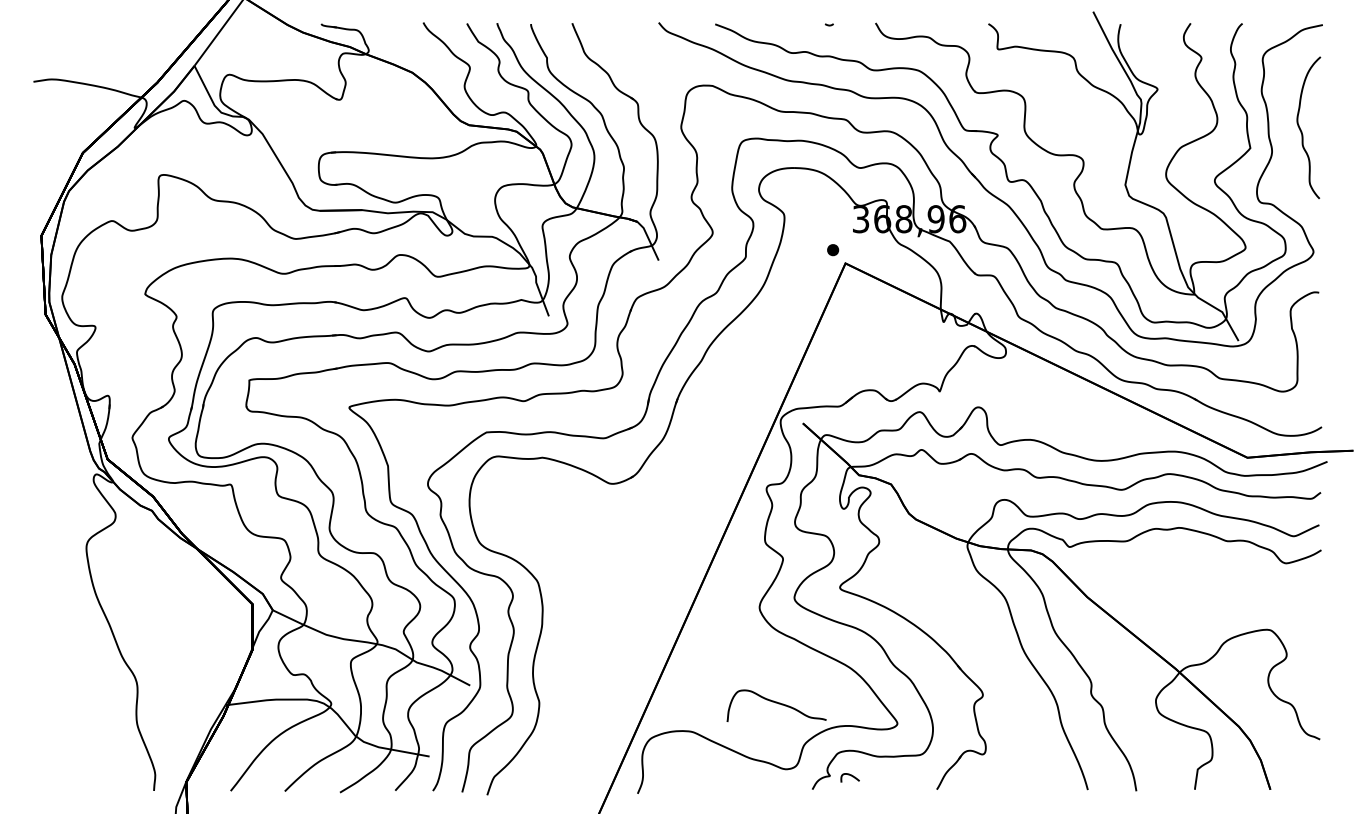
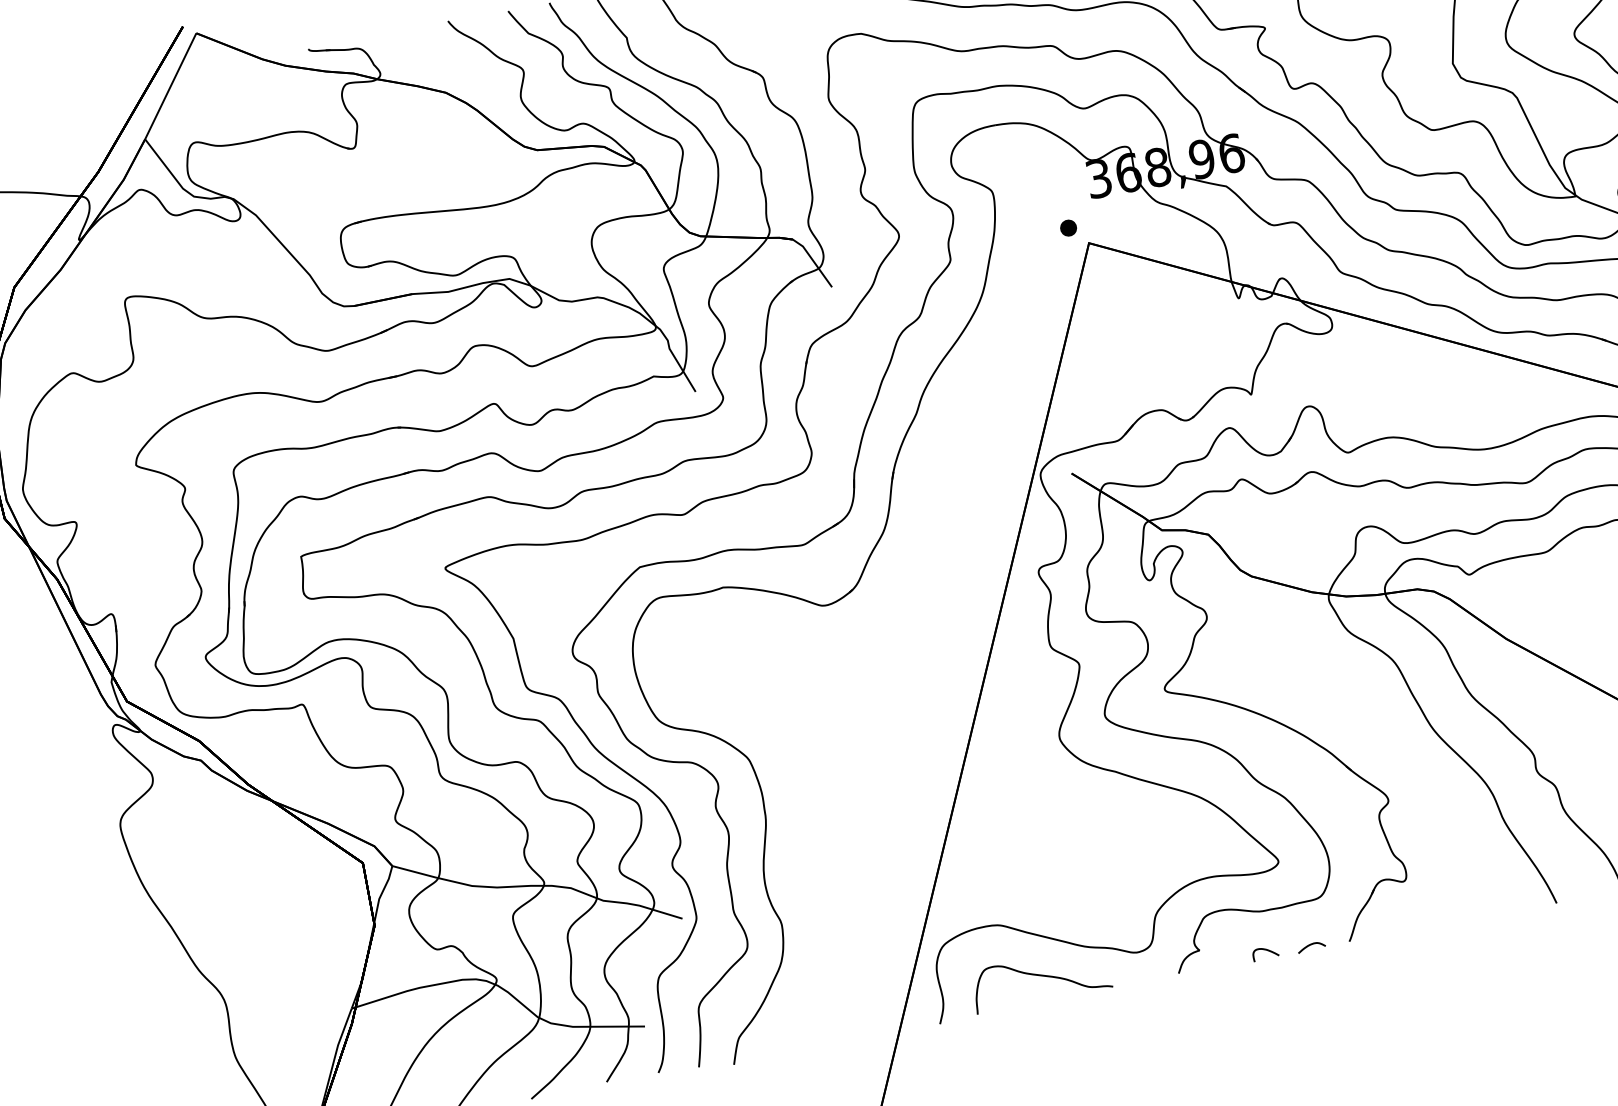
curve: (776, 703) -> (1040, 976), moved
curve: (849, 775) -> (1263, 950), moved
curve: (909, 787) -> (1311, 945), added

